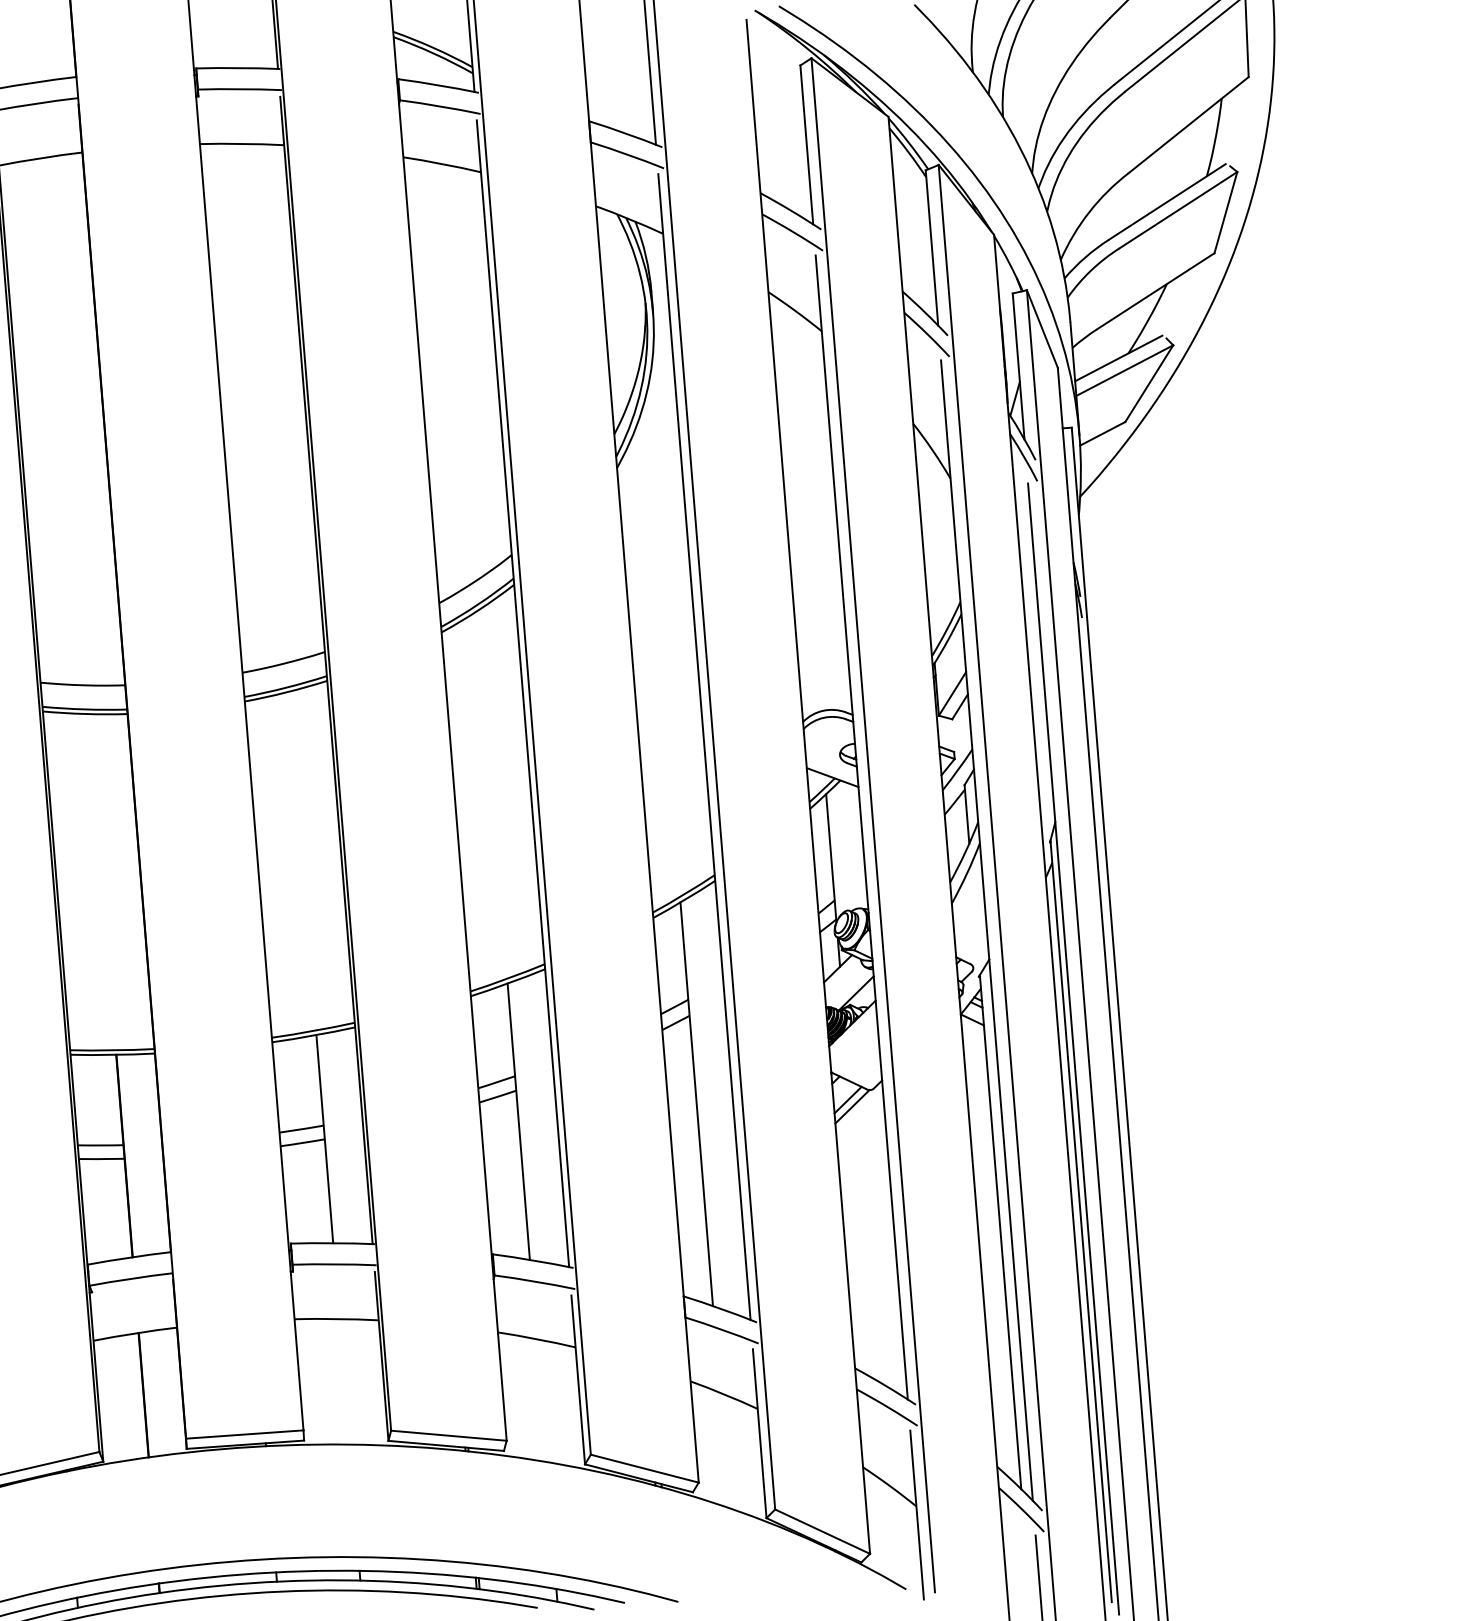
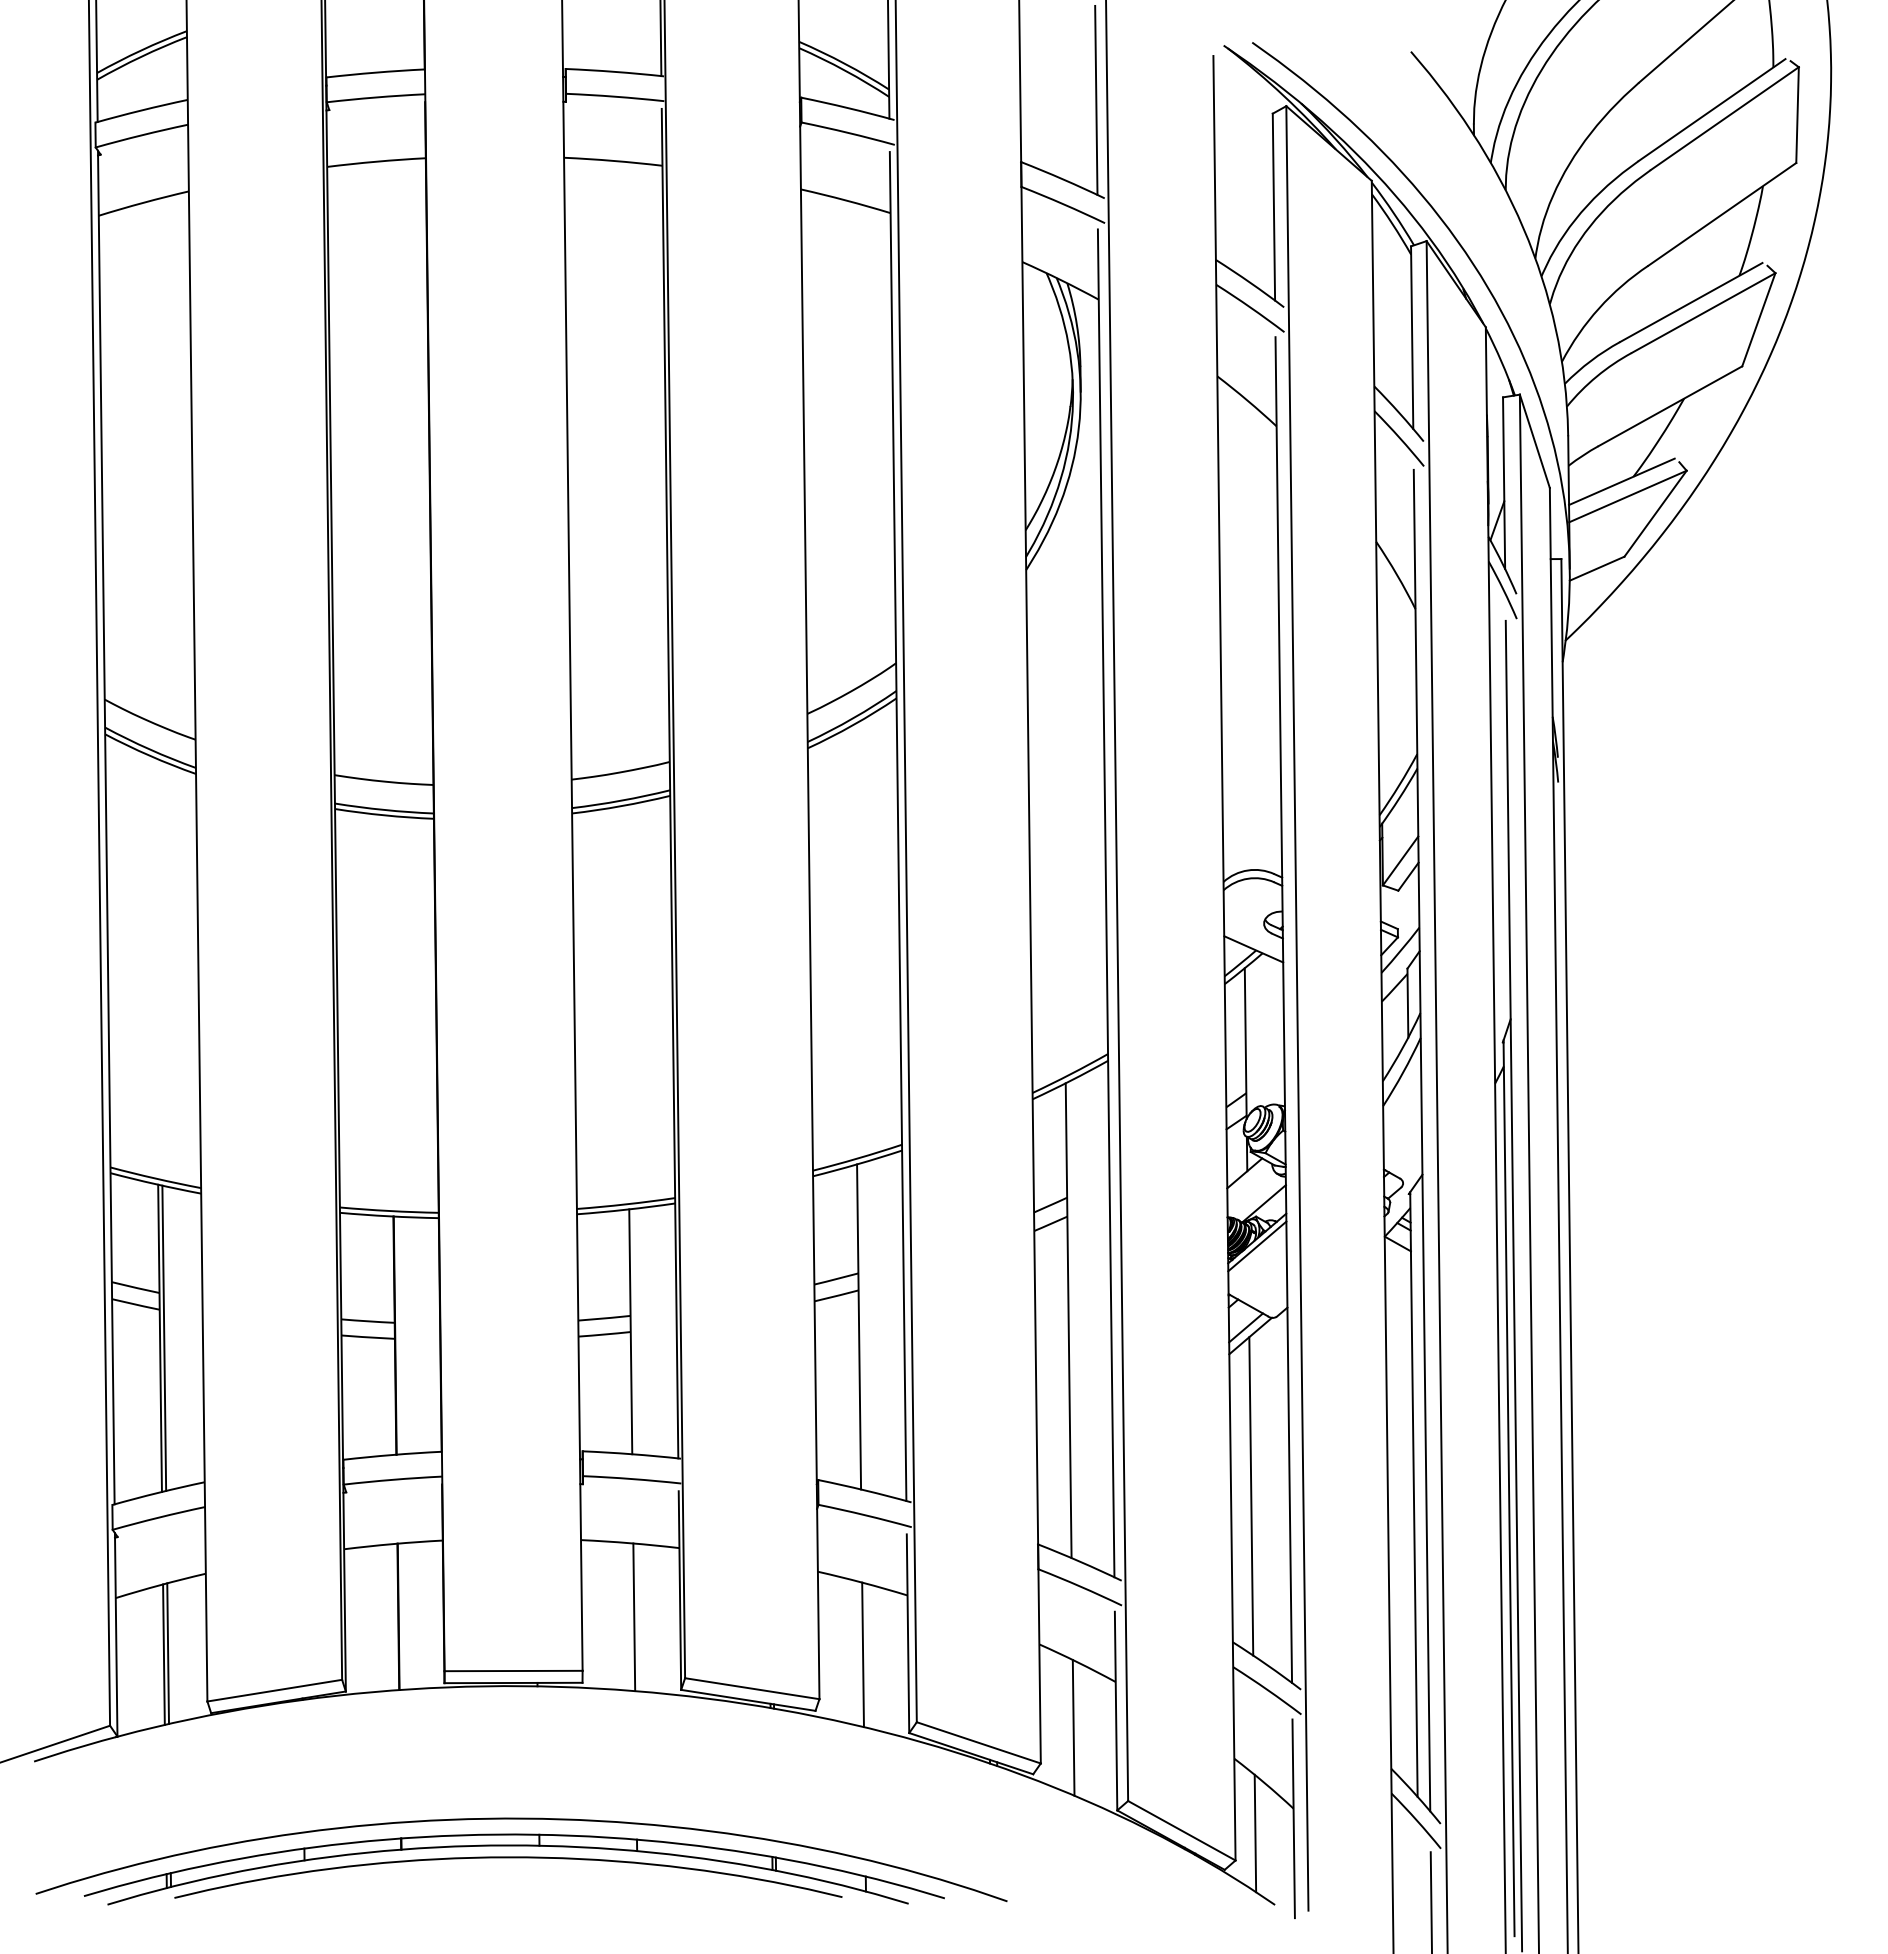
line: (853, 1030) -> (1257, 1246), added
line: (862, 1243) -> (1251, 1496), added
line: (344, 1381) -> (634, 1617), added
line: (540, 1400) -> (862, 1654), added
line: (724, 1450) -> (1073, 1727), added
line: (885, 1529) -> (1255, 1833), added

